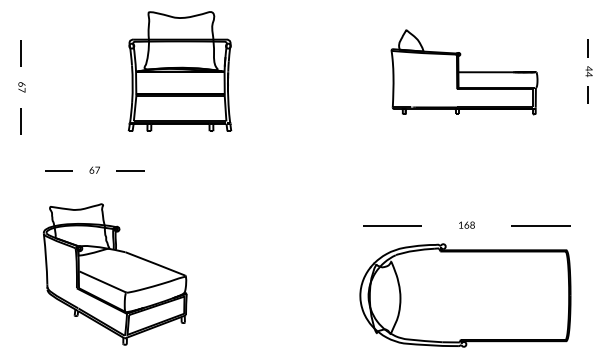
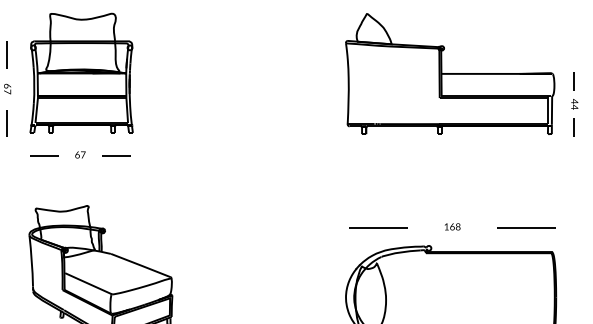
part: (179, 71) -> (81, 73), moved
part: (588, 71) -> (574, 104), moved
part: (464, 72) -> (450, 74), size x1.43
part: (94, 169) -> (80, 154), moved

